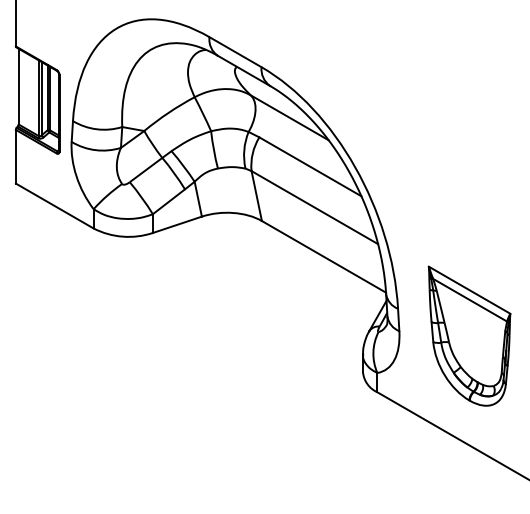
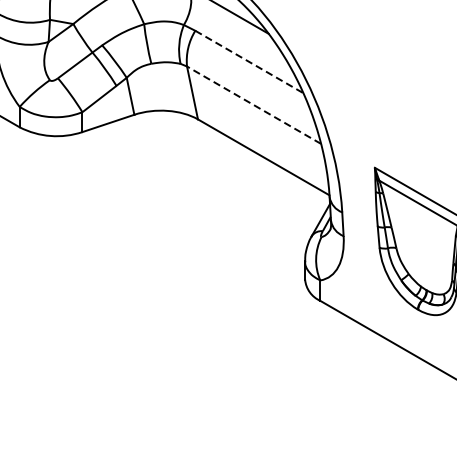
line: (310, 166) -> (249, 61), solid -> dashed
line: (314, 207) -> (253, 105), solid -> dashed

